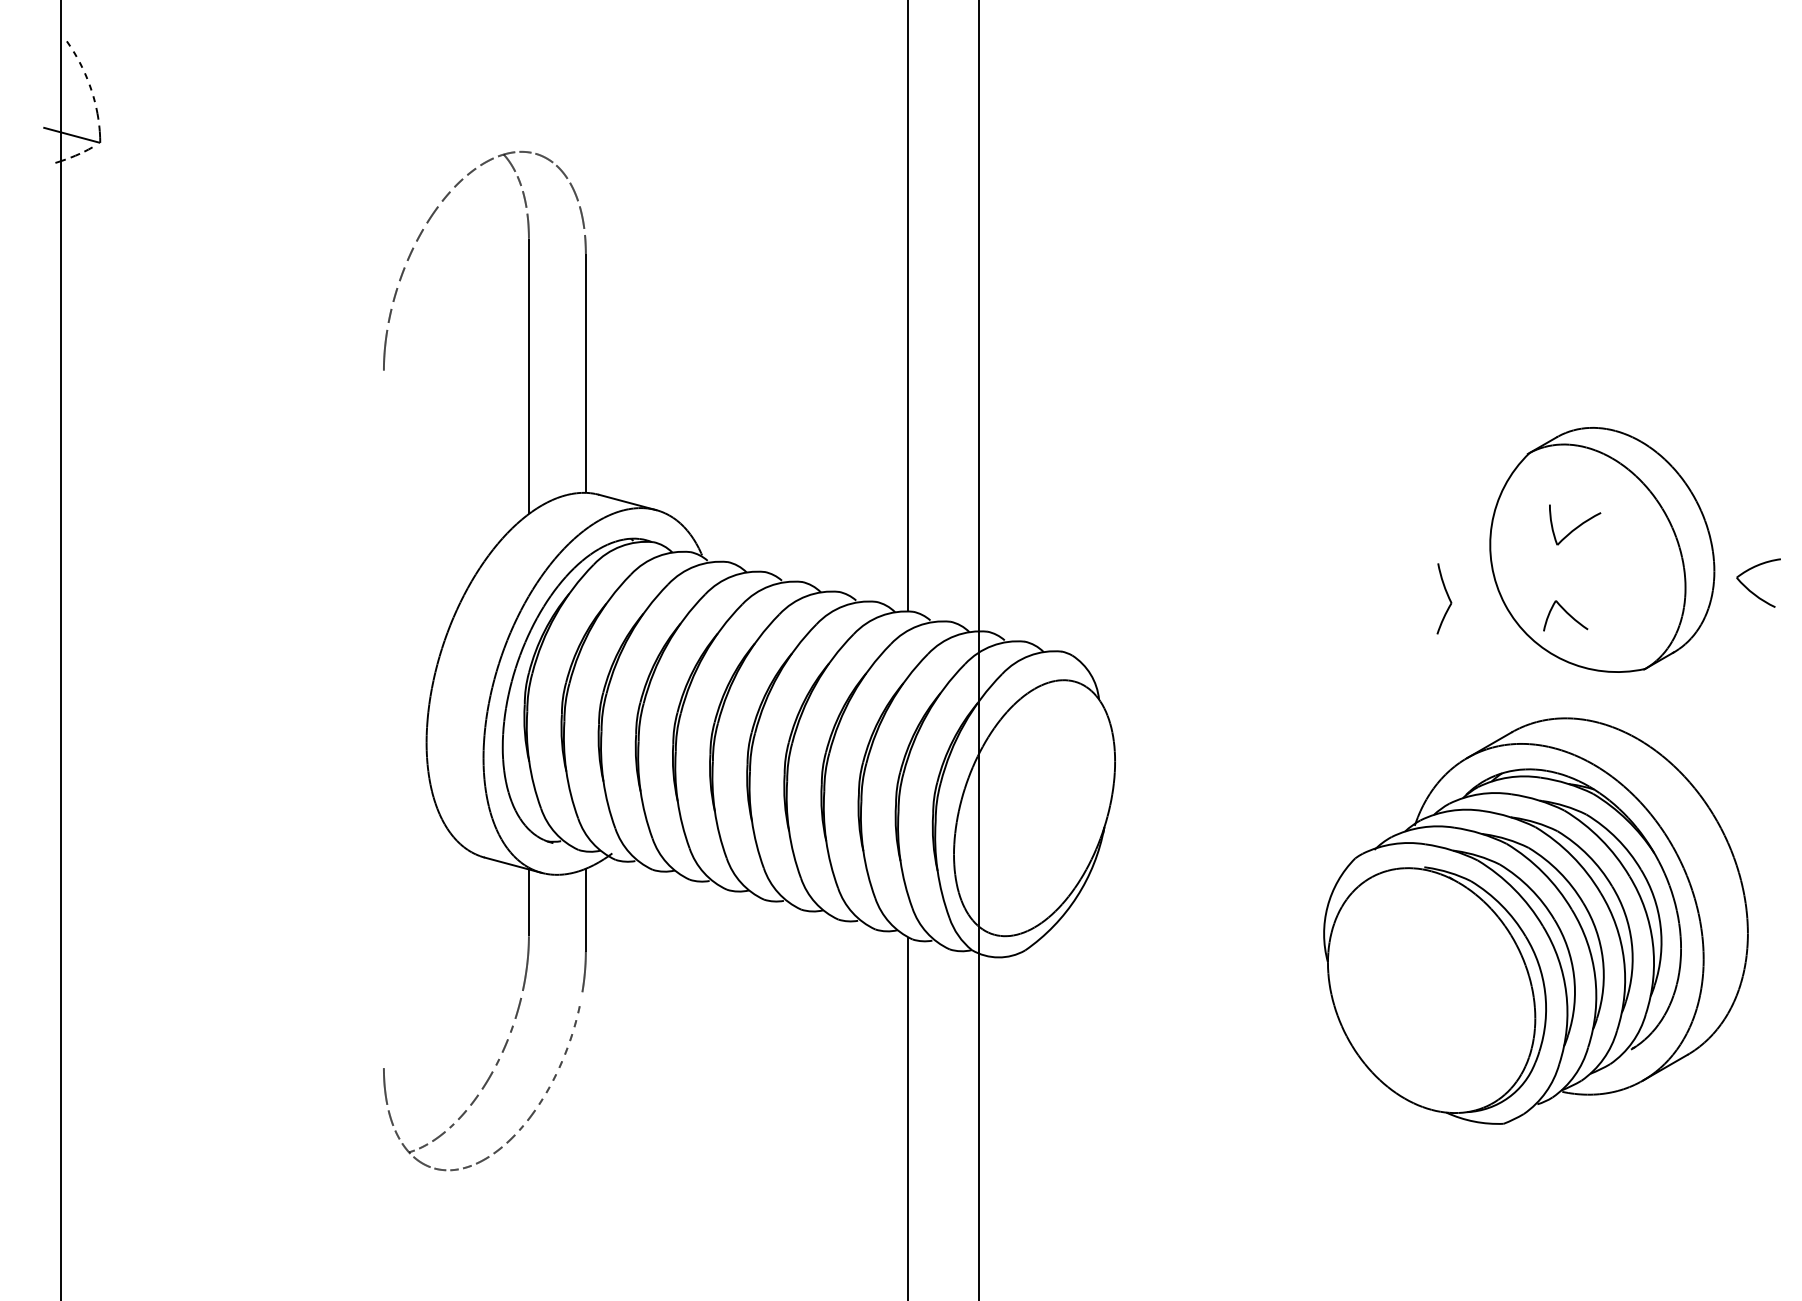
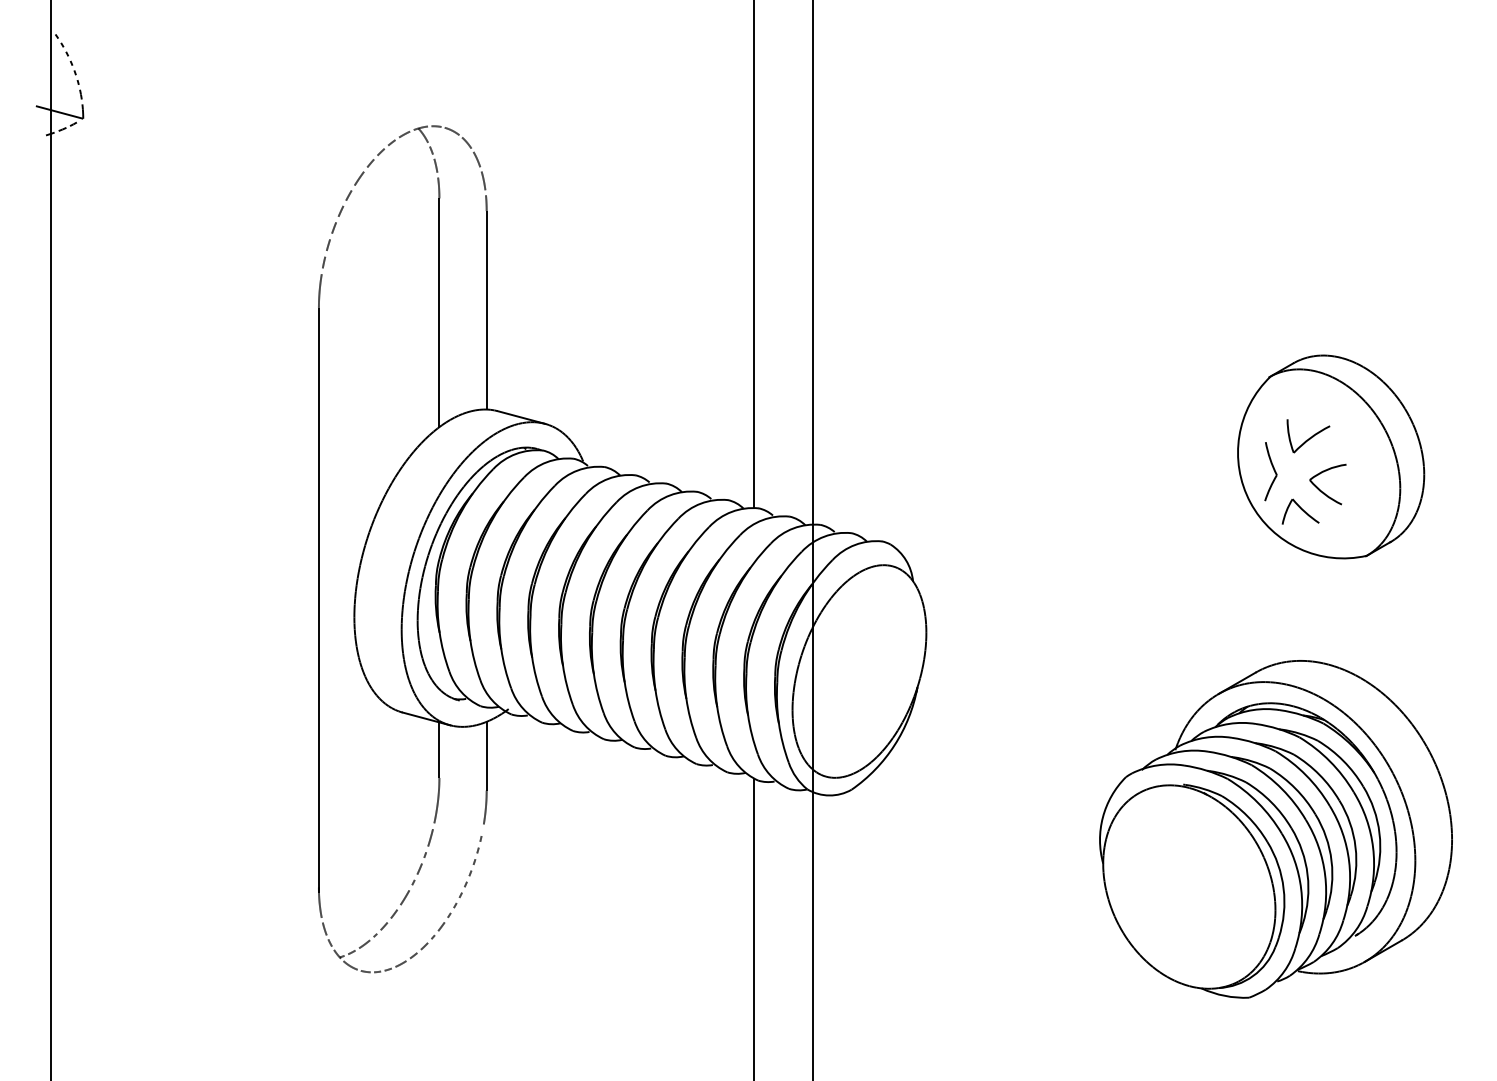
part: (1753, 591) -> (1323, 491), moved
part: (1443, 598) -> (1270, 471), moved
line: (384, 721) -> (319, 599), added
part: (1535, 921) -> (1275, 829), moved

